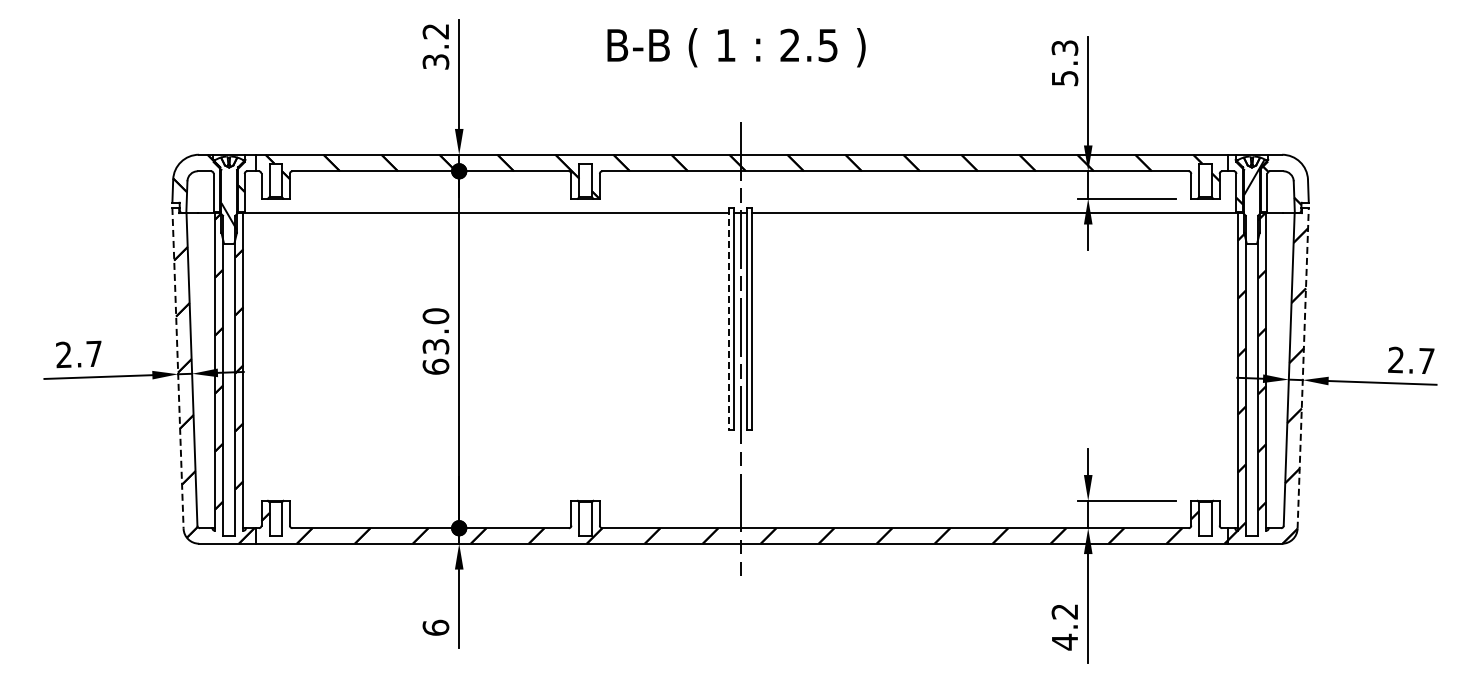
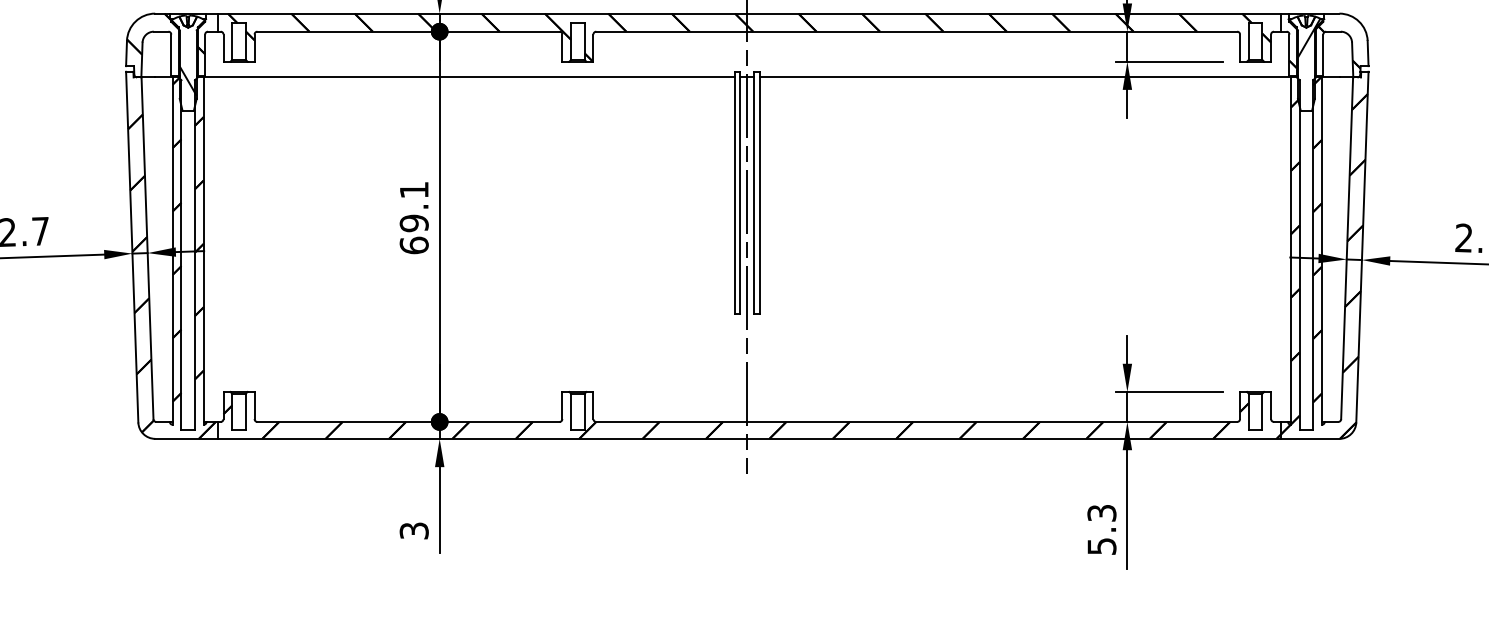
line: (728, 318) -> (734, 192), dashed -> solid
text: (435, 331) -> (413, 206), 63.0 -> 69.1
line: (1303, 367) -> (1362, 246), dashed -> solid
line: (178, 368) -> (132, 247), dashed -> solid
text: (435, 627) -> (413, 530), 6 -> 3
text: (1064, 627) -> (1101, 530), 4.2 -> 5.3

